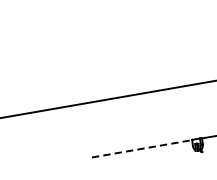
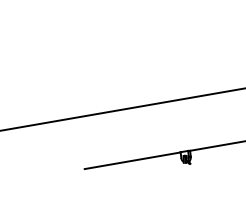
line: (141, 148) -> (132, 160), dashed -> solid

